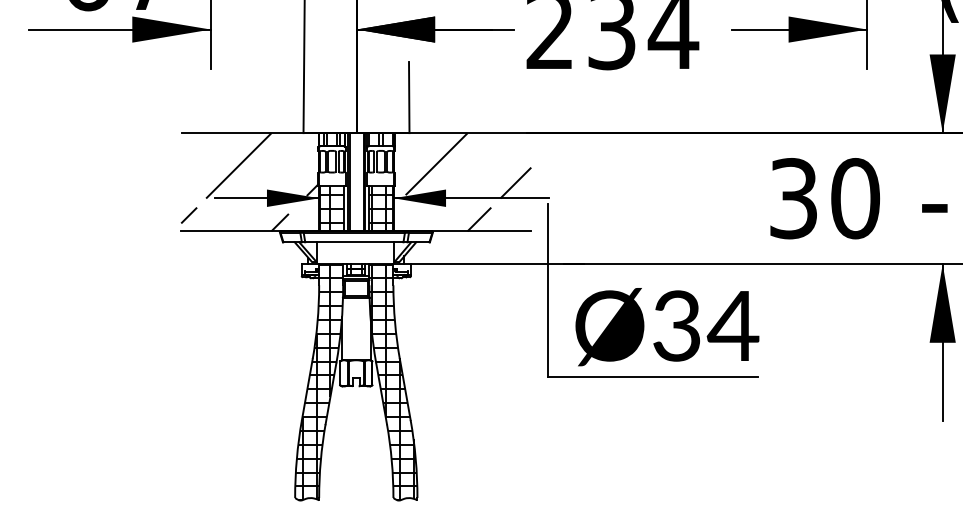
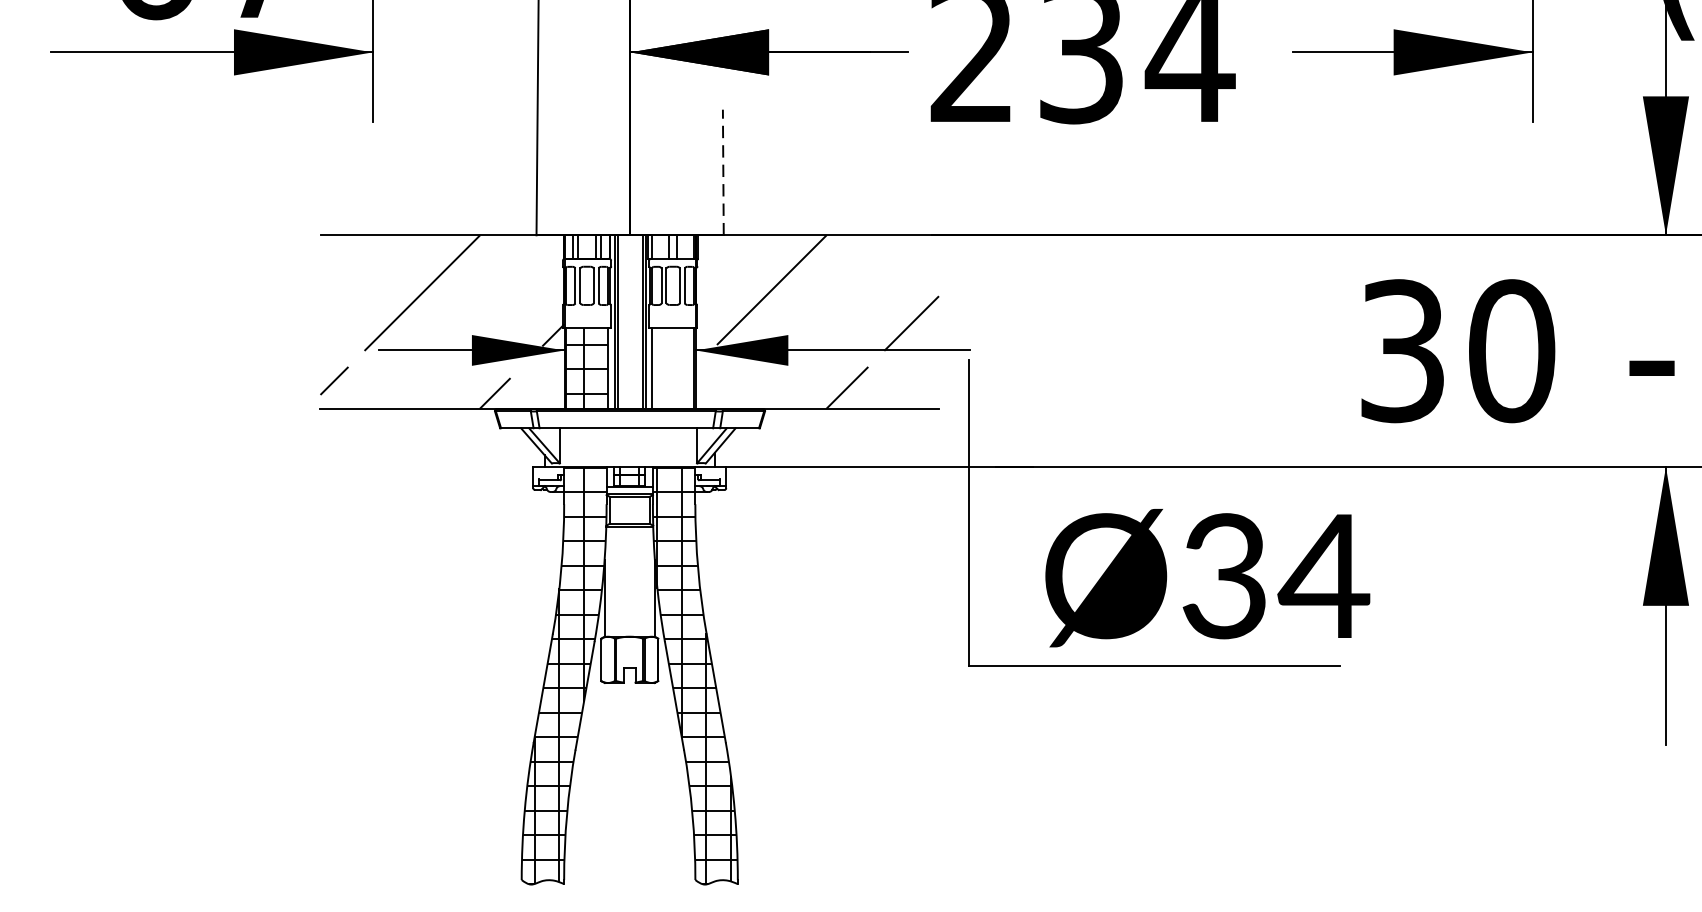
line: (409, 97) -> (723, 172), solid -> dashed
hatch: (380, 208) -> (672, 368), removed
text: (667, 327) -> (1207, 578), moved

